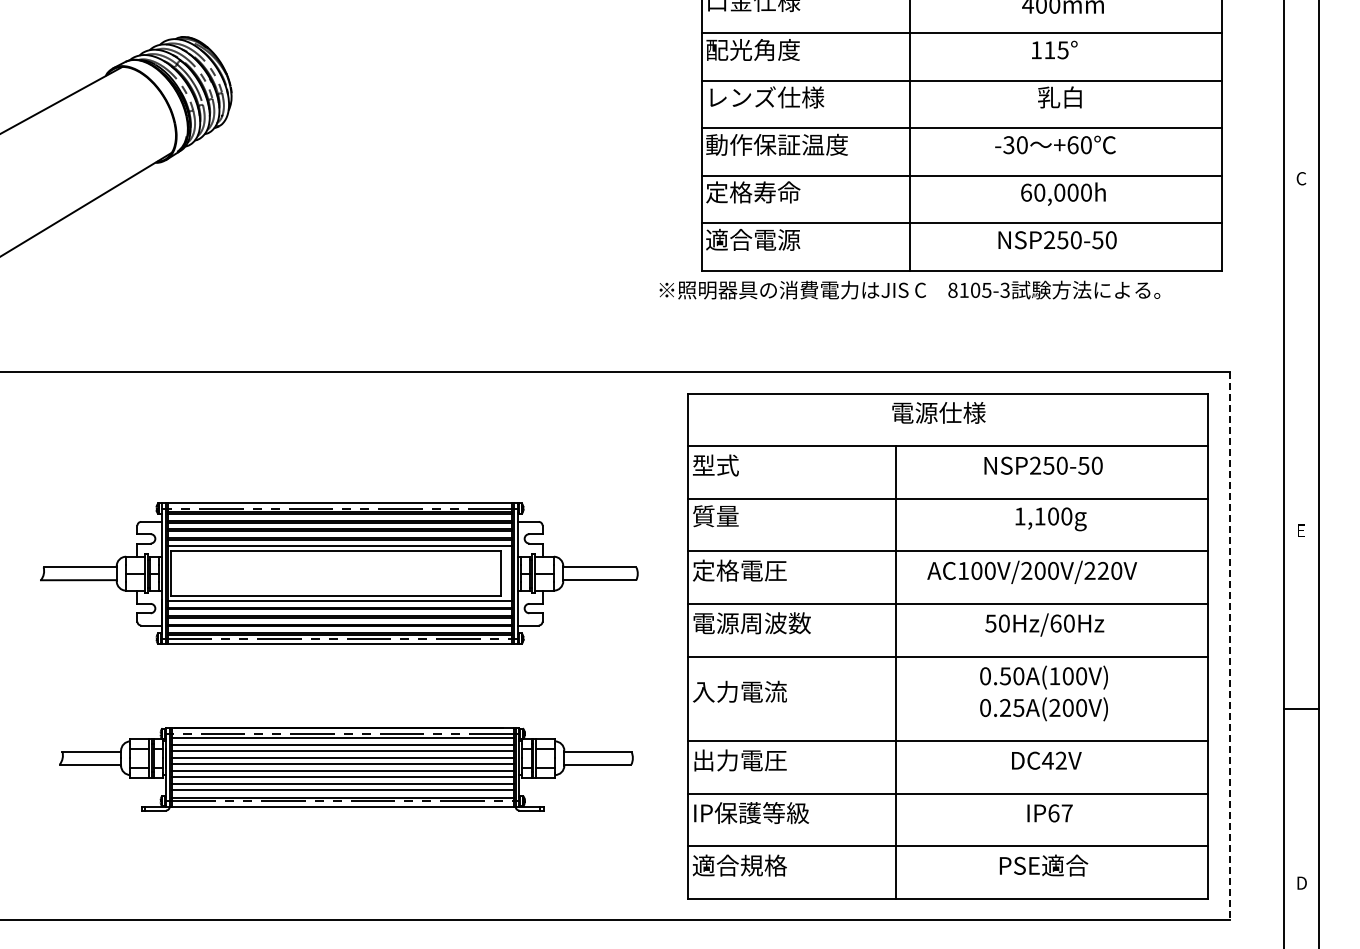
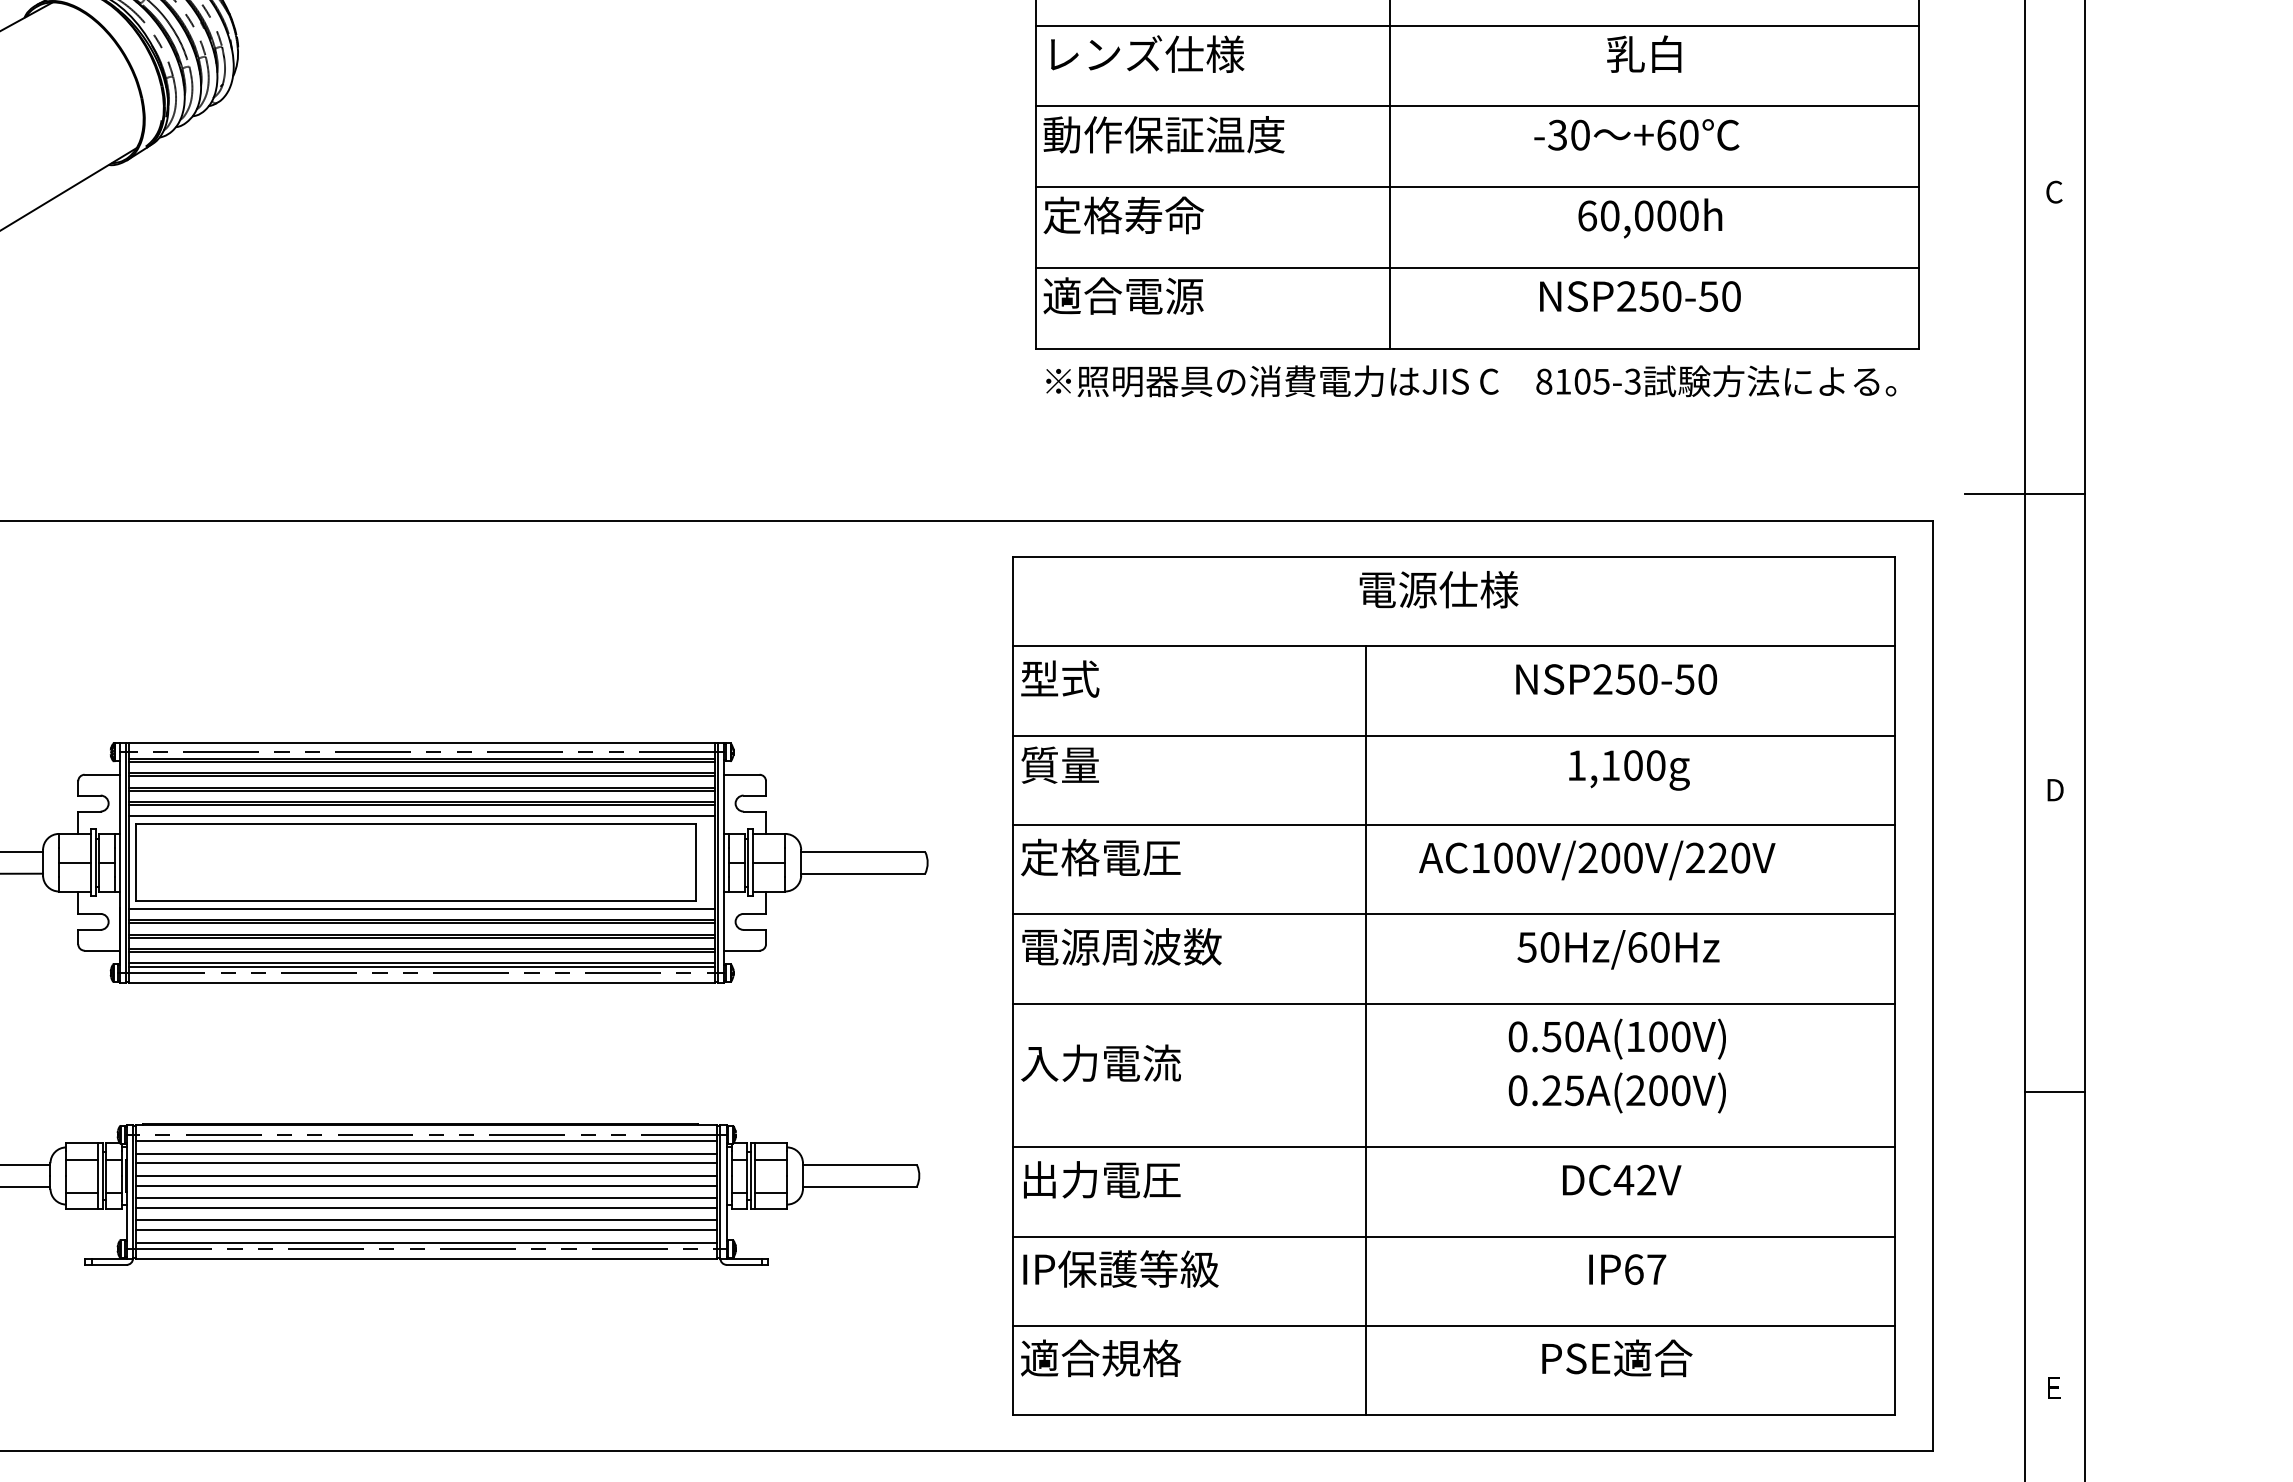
text: (909, 289) -> (1470, 380), moved
line: (1283, 356) -> (2023, 493), added
text: (1301, 530) -> (2054, 789), E -> D
line: (1229, 646) -> (1932, 986), dashed -> solid
text: (1301, 882) -> (2054, 1386), D -> E

